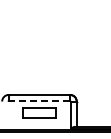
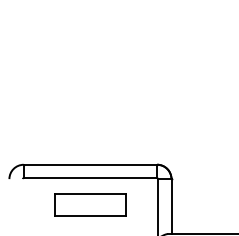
line: (39, 101) -> (90, 179), dashed -> solid

